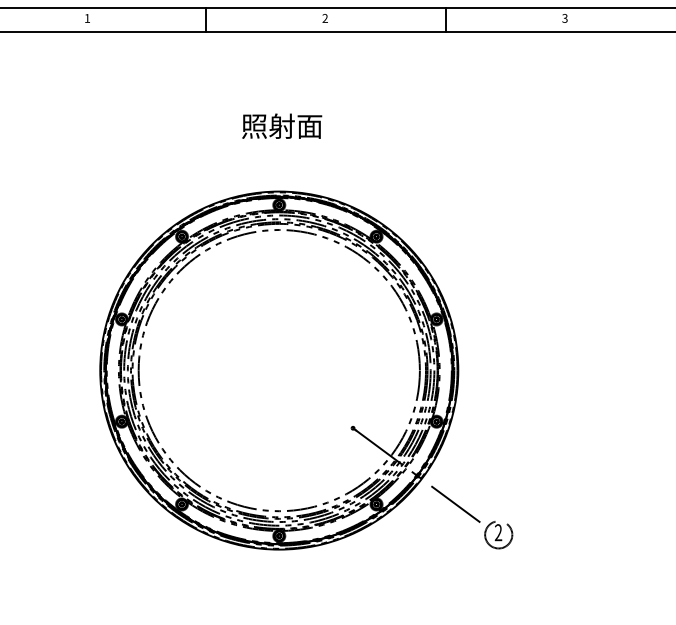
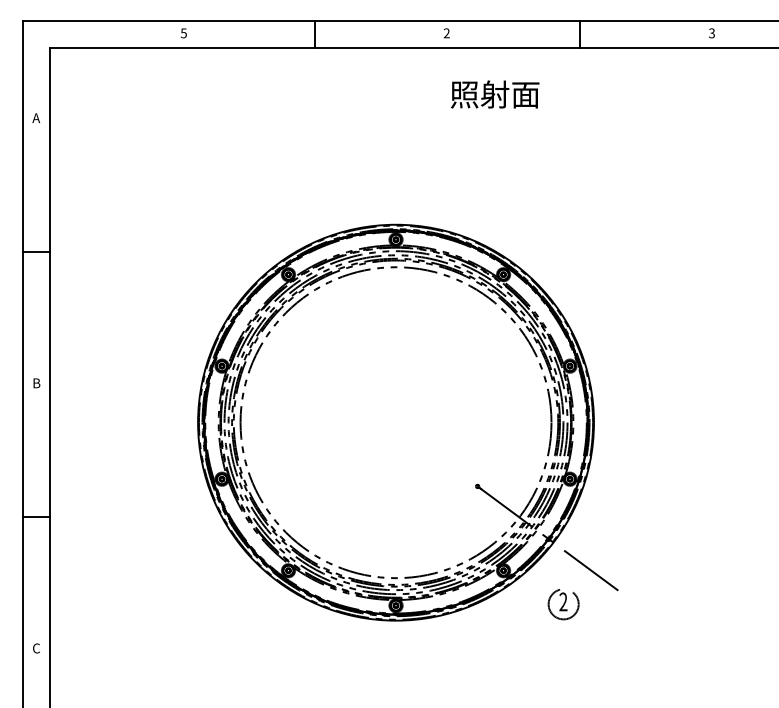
text: (87, 18) -> (183, 33), 1 -> 5
text: (282, 126) -> (495, 94), moved
part: (498, 535) -> (563, 604), moved

